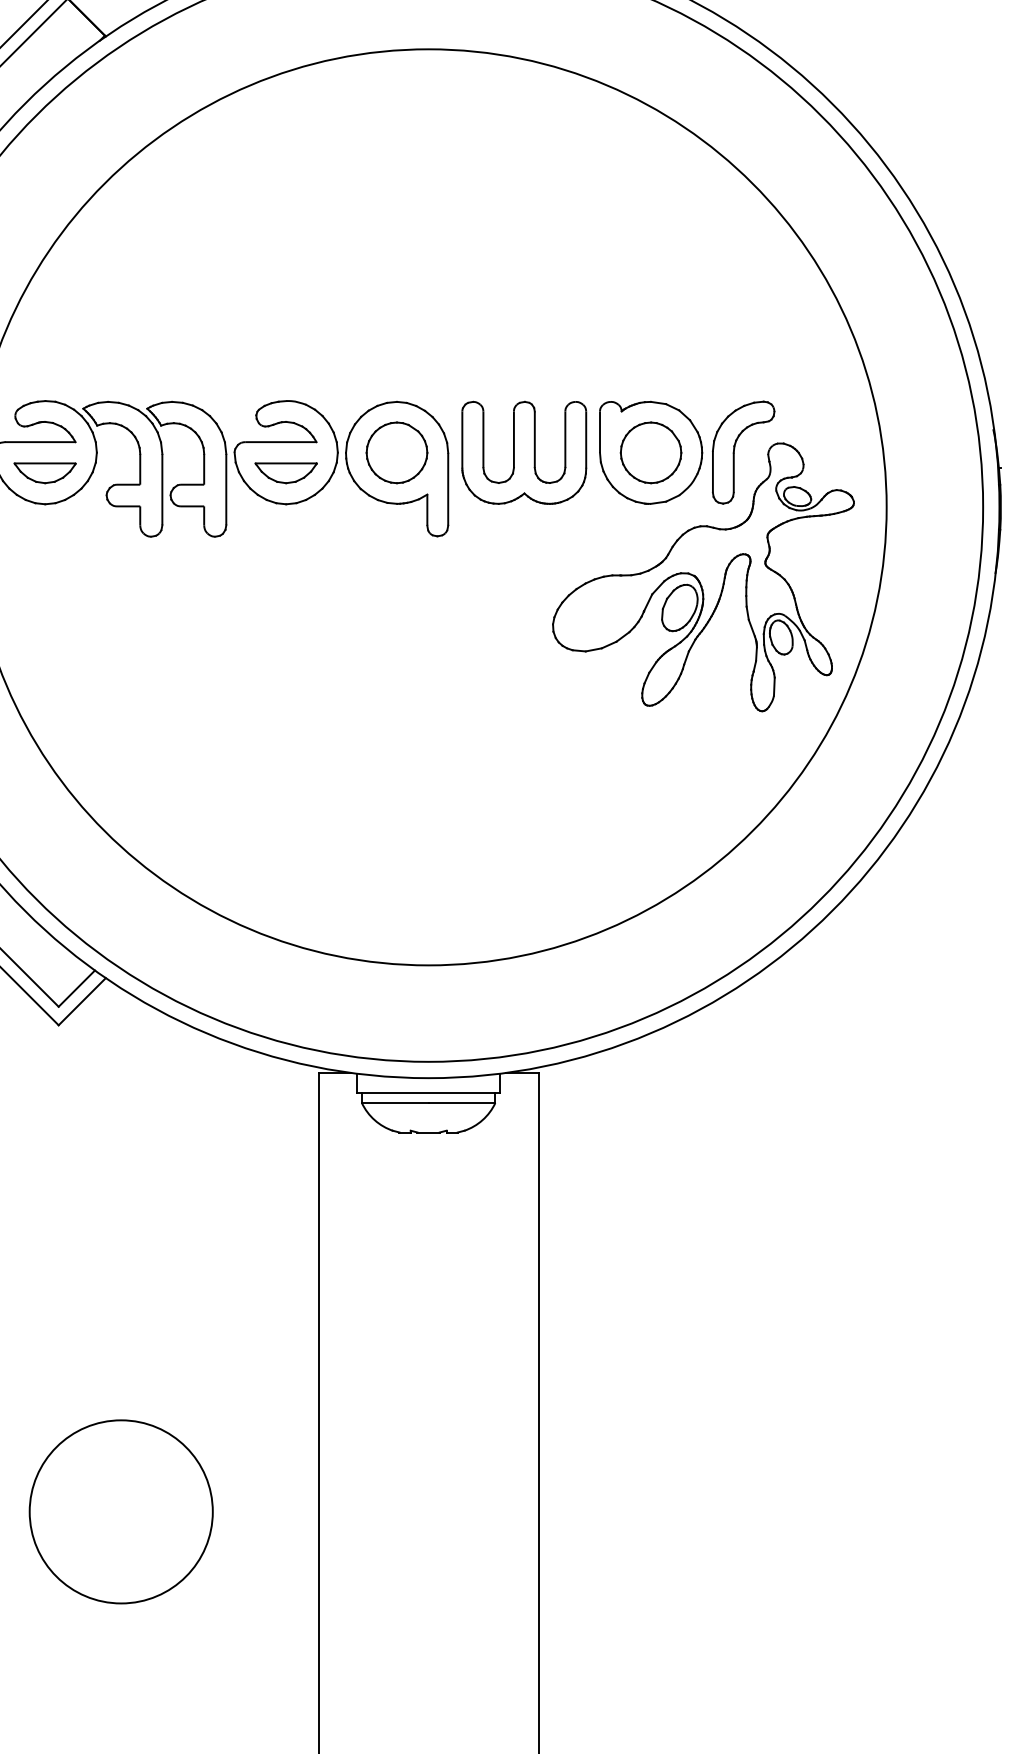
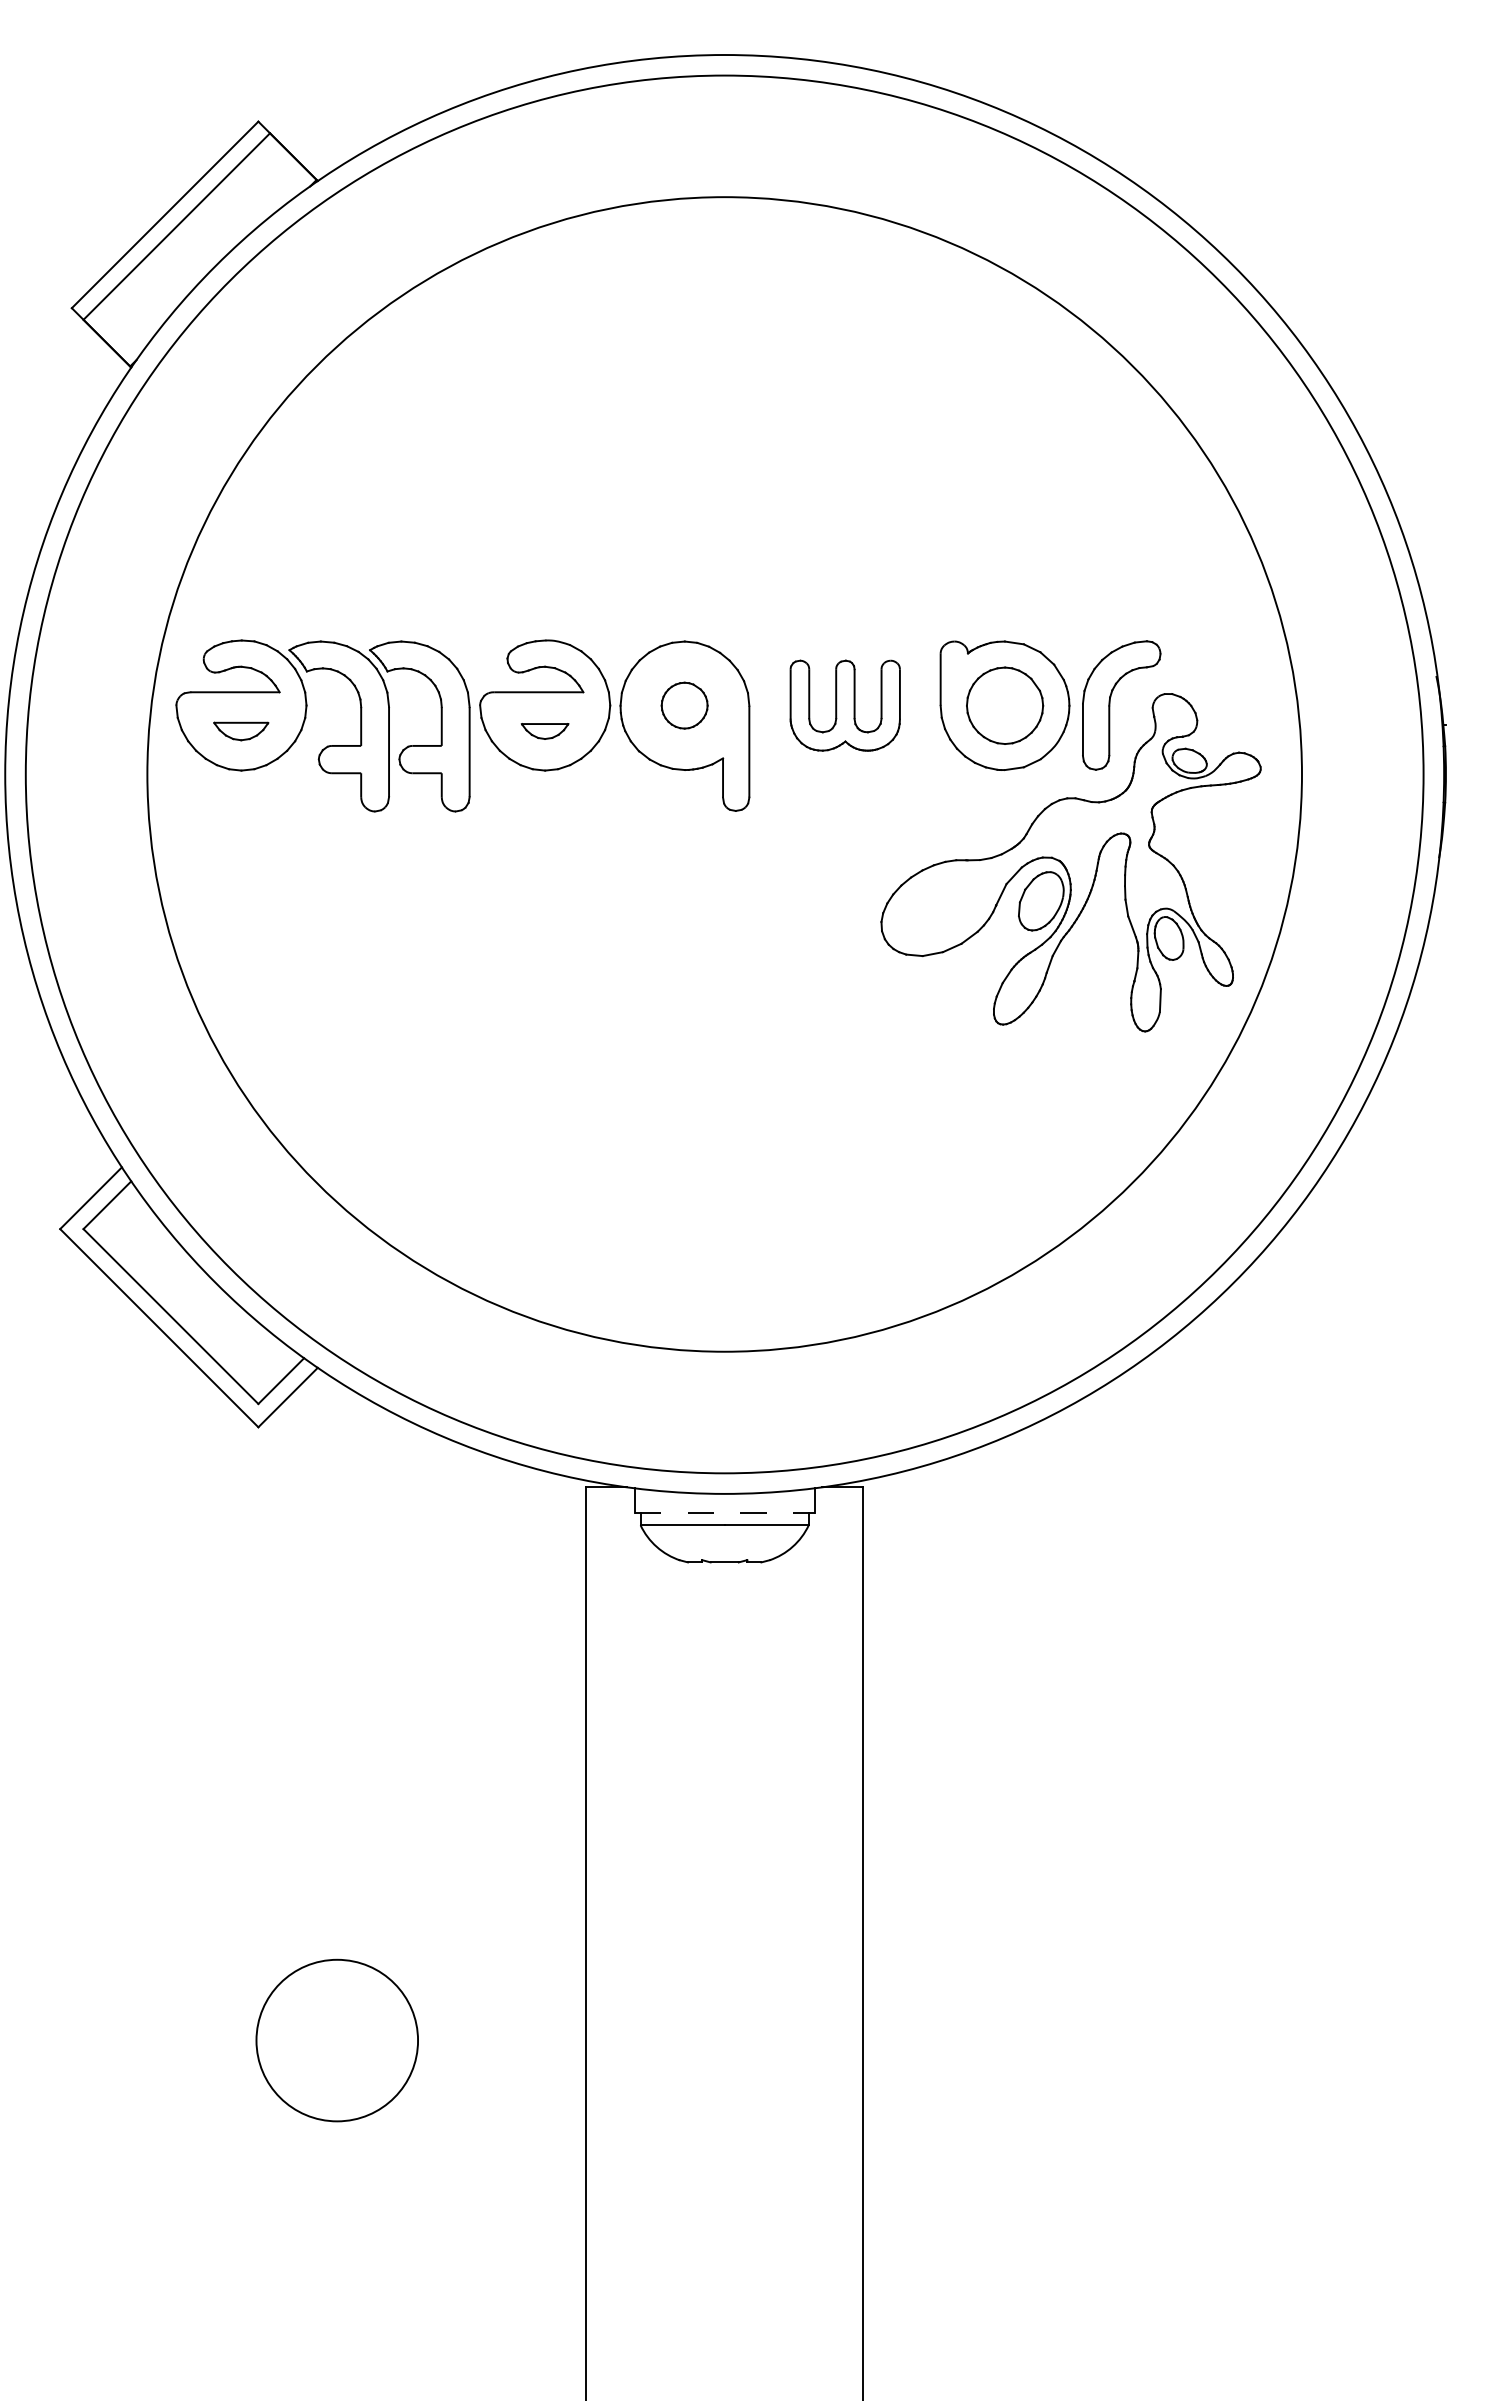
part: (396, 452) -> (684, 705), size x0.6
part: (524, 452) -> (845, 705), size x0.7
part: (44, 473) -> (240, 731), size x0.7
part: (285, 473) -> (544, 731), size x0.6
line: (428, 1092) -> (724, 1512), solid -> dashed
circle: (120, 1511) -> (336, 2040), size x0.7

